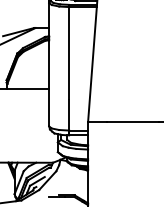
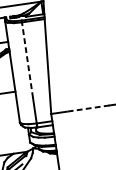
line: (69, 52) -> (27, 59), solid -> dashed
line: (132, 121) -> (87, 108), solid -> dashed

